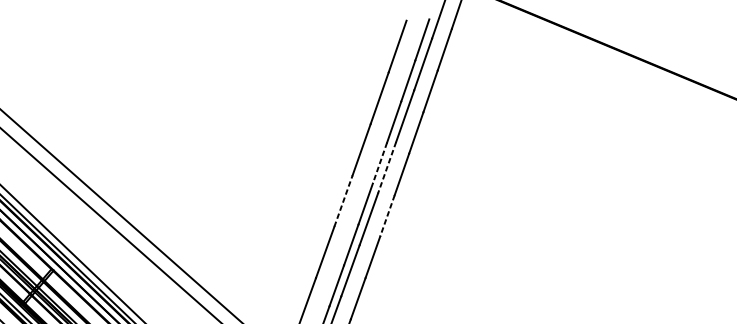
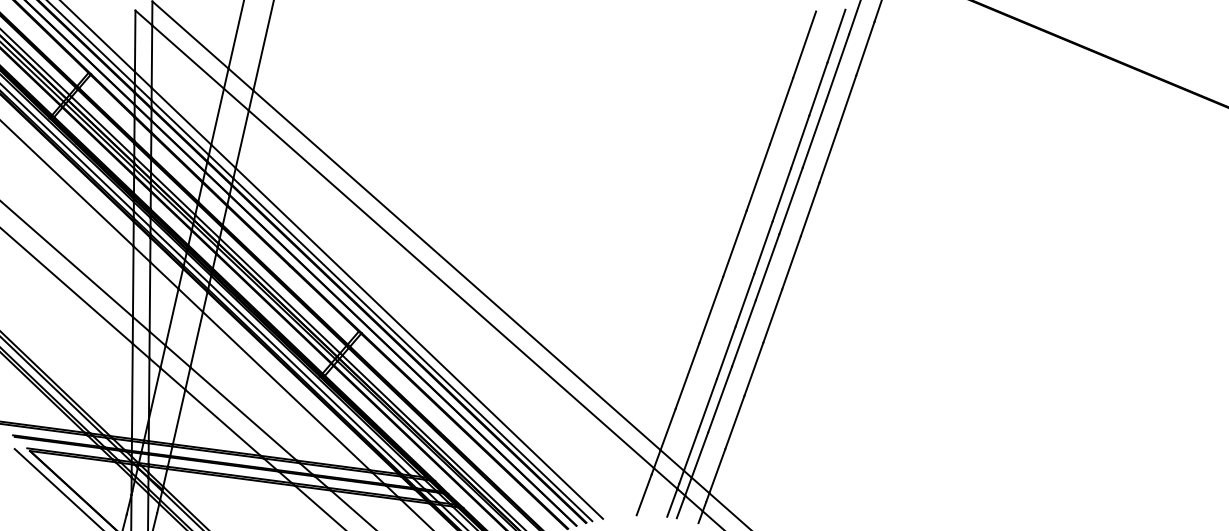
line: (379, 162) -> (781, 194), dashed -> solid
line: (386, 168) -> (790, 201), dashed -> solid
line: (343, 200) -> (735, 243), dashed -> solid
line: (387, 216) -> (791, 263), dashed -> solid

